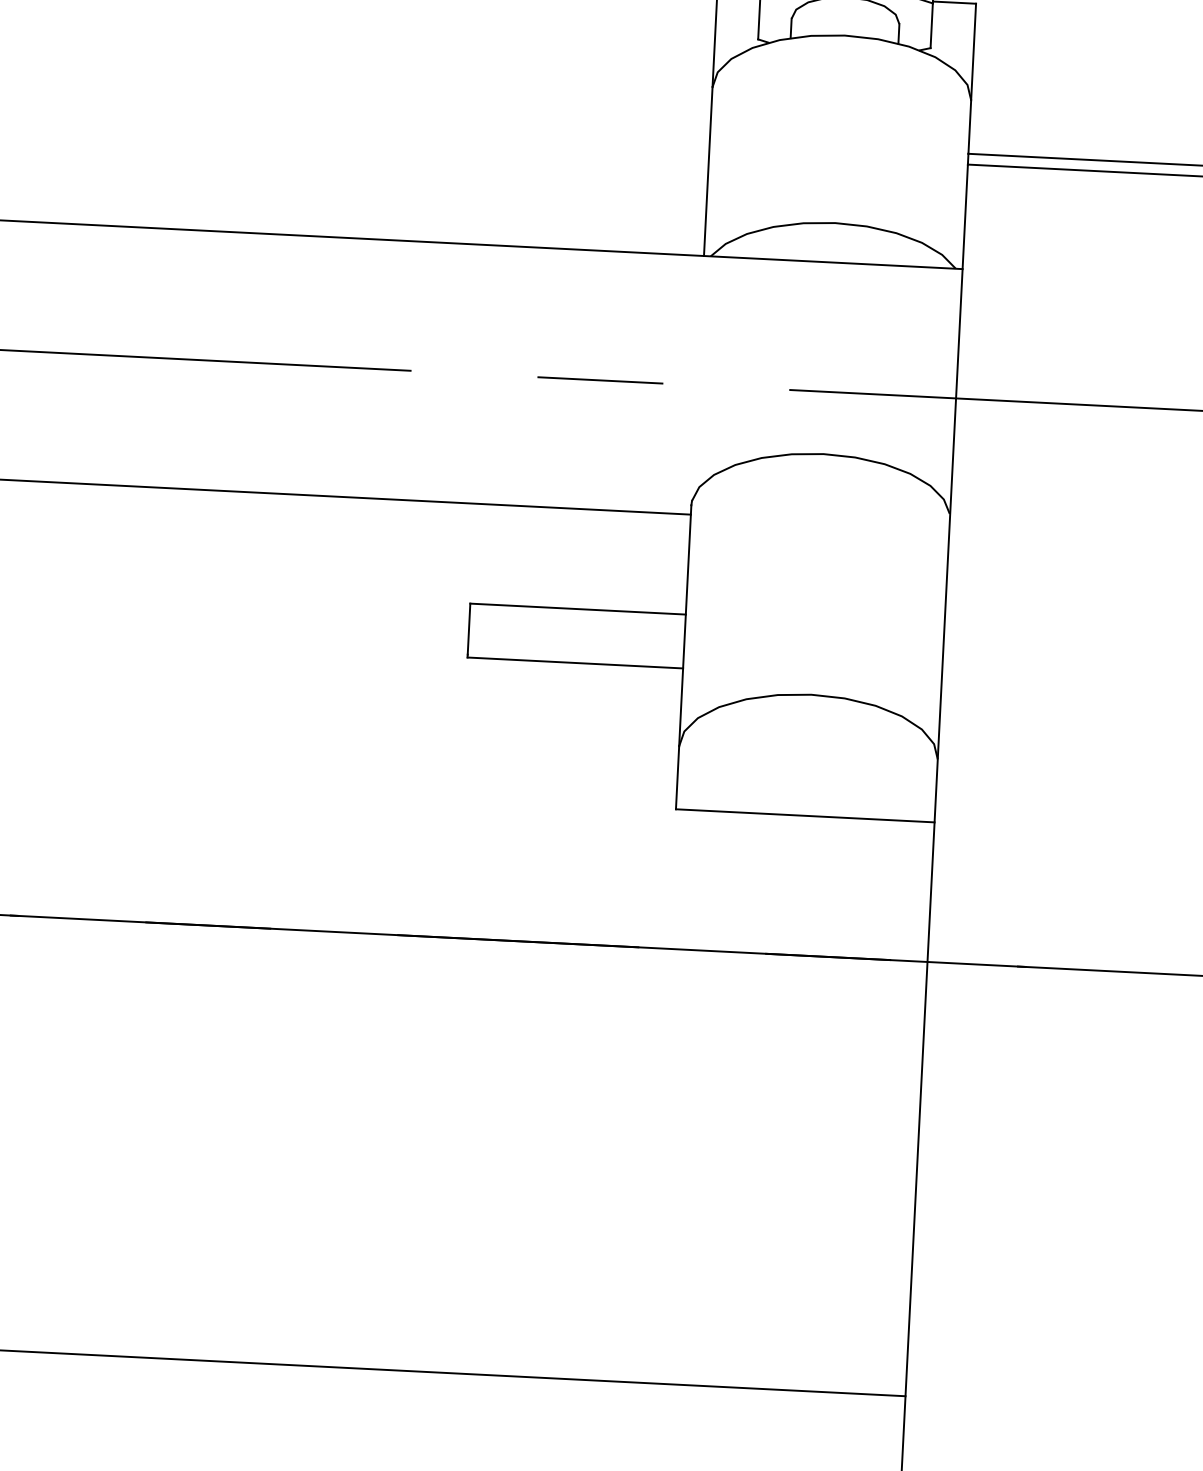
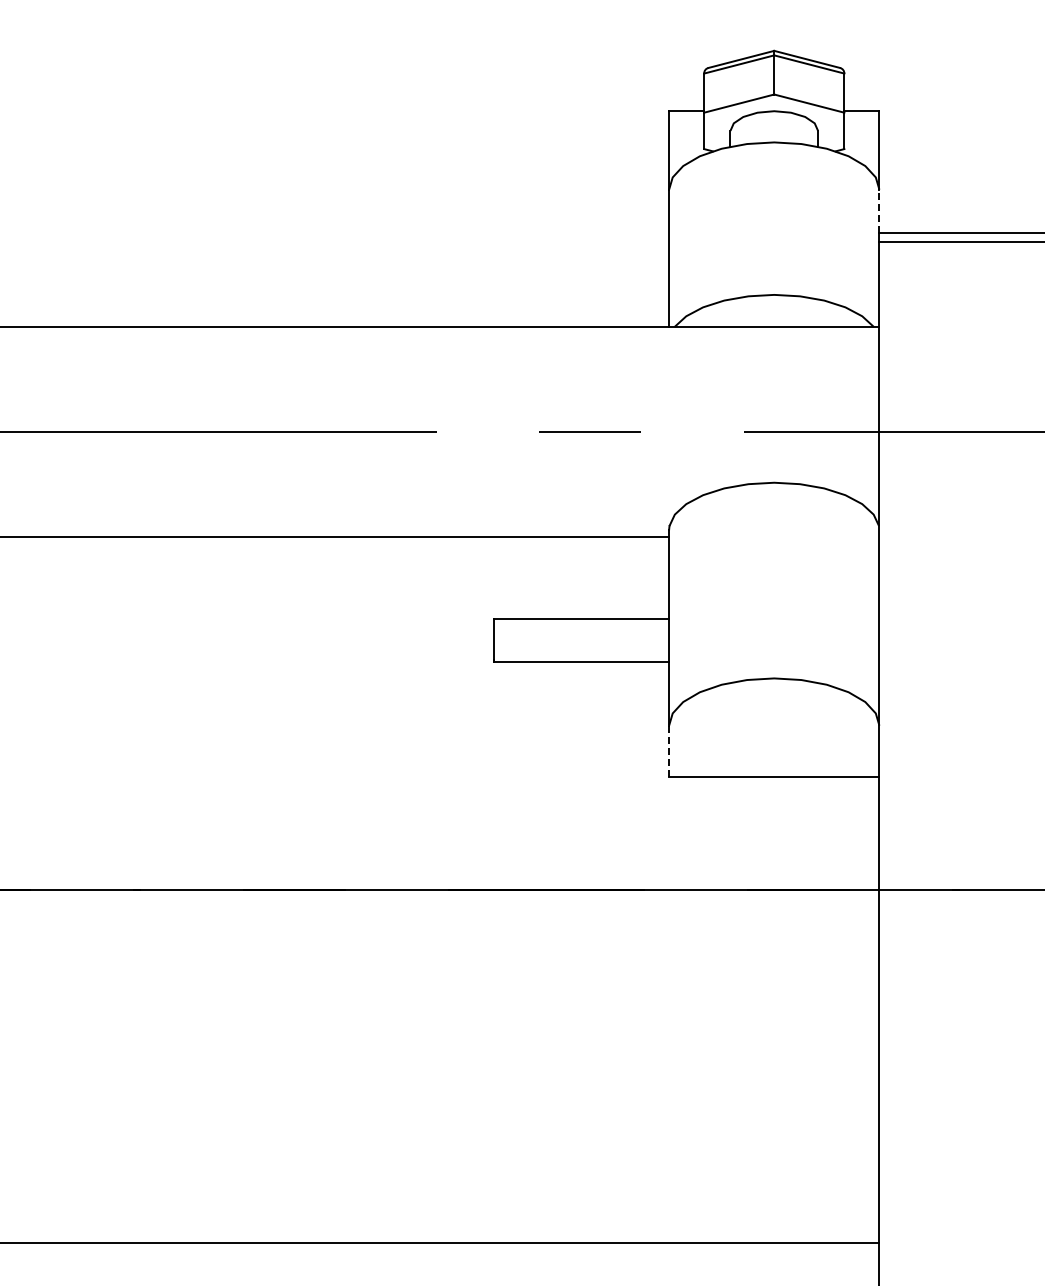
line: (969, 127) -> (879, 211), solid -> dashed
line: (678, 778) -> (669, 751), solid -> dashed

